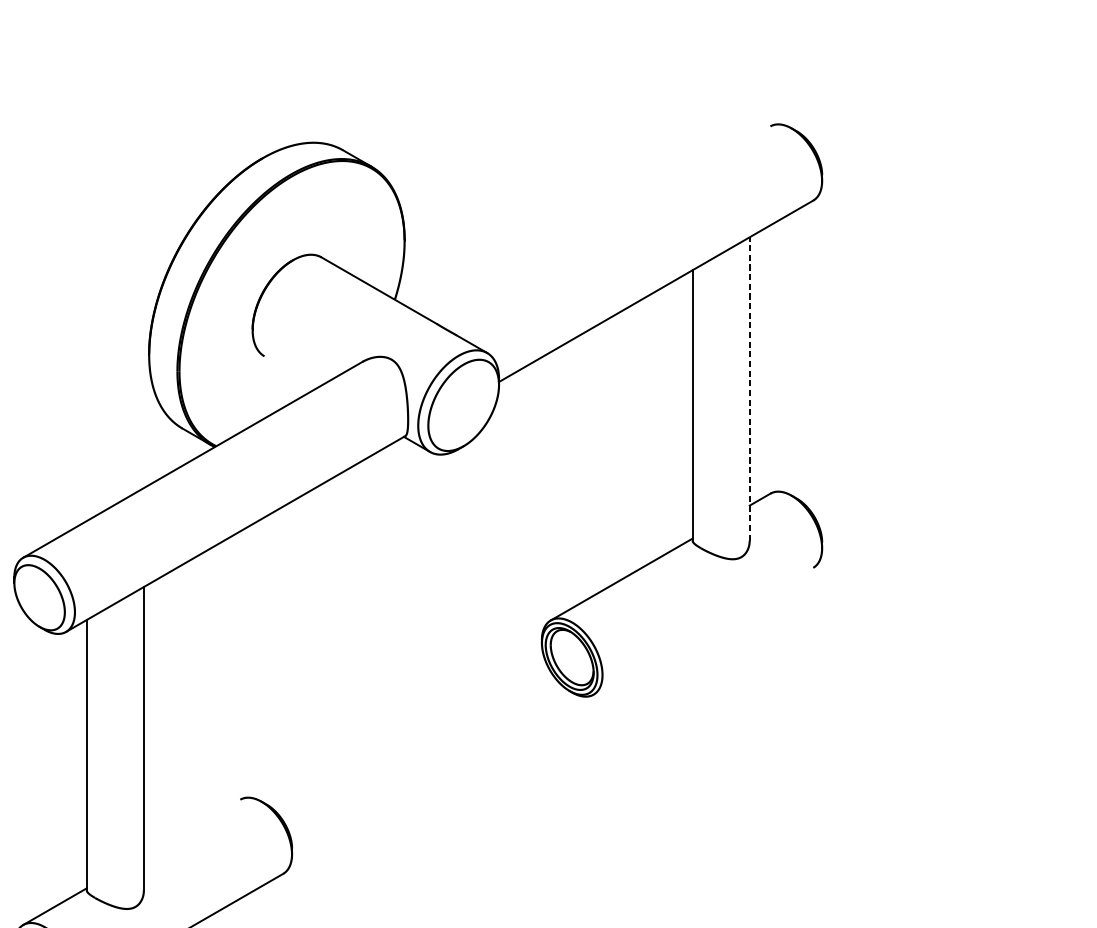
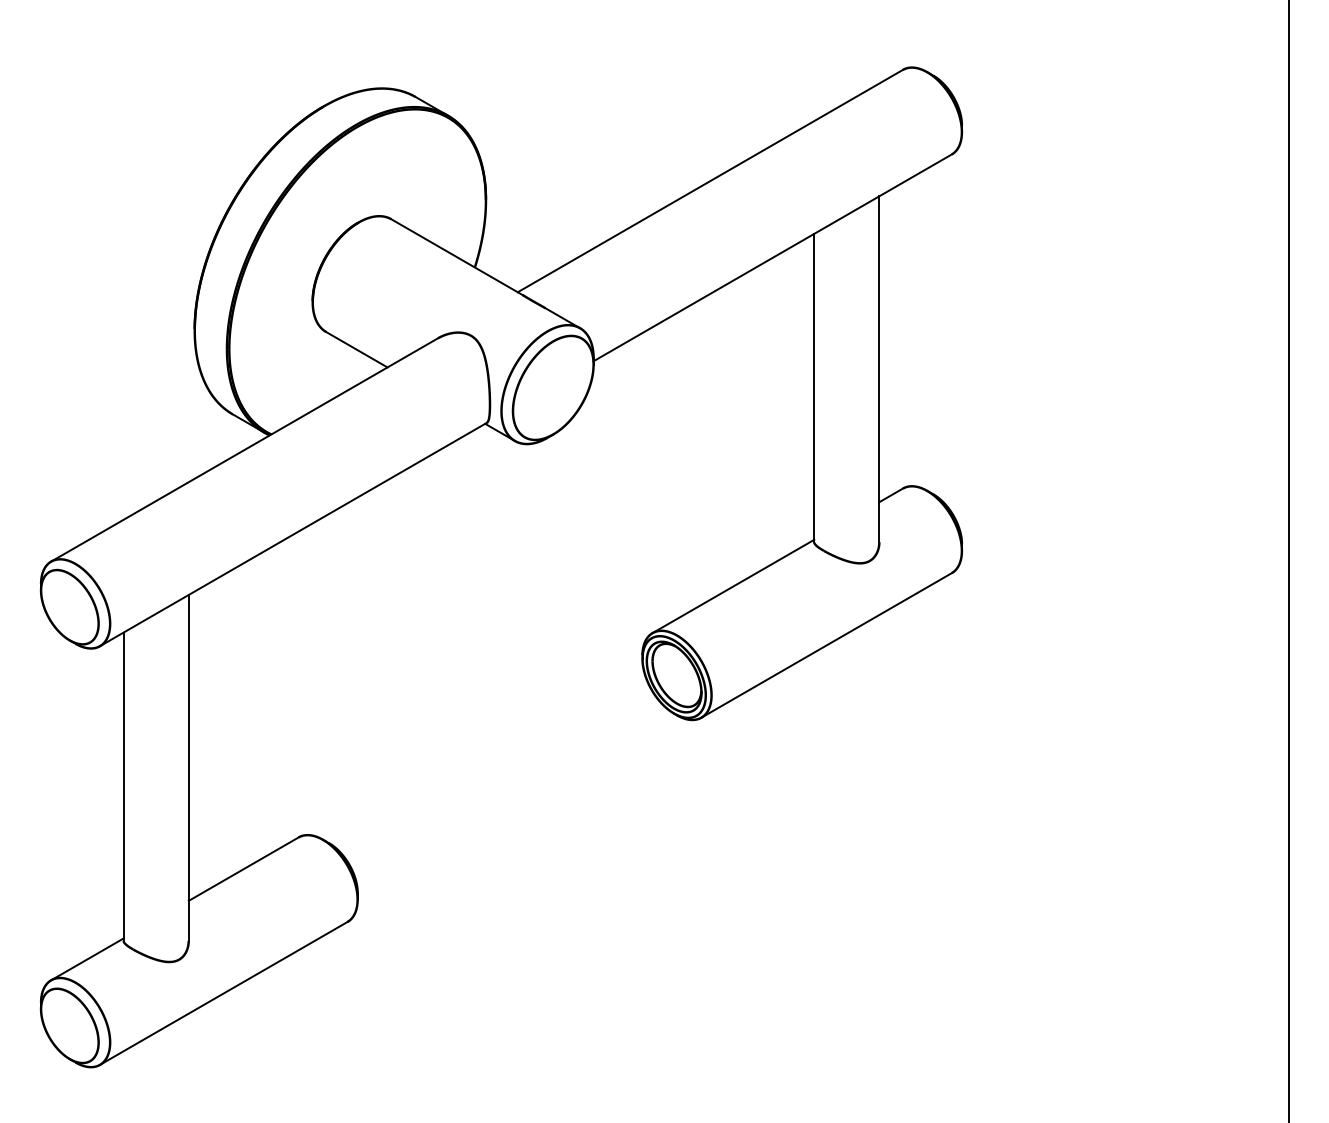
line: (600, 223) -> (709, 180), added
line: (291, 371) -> (356, 349), added
line: (749, 389) -> (879, 369), dashed -> solid
line: (703, 631) -> (826, 645), added
line: (191, 826) -> (243, 868), added

